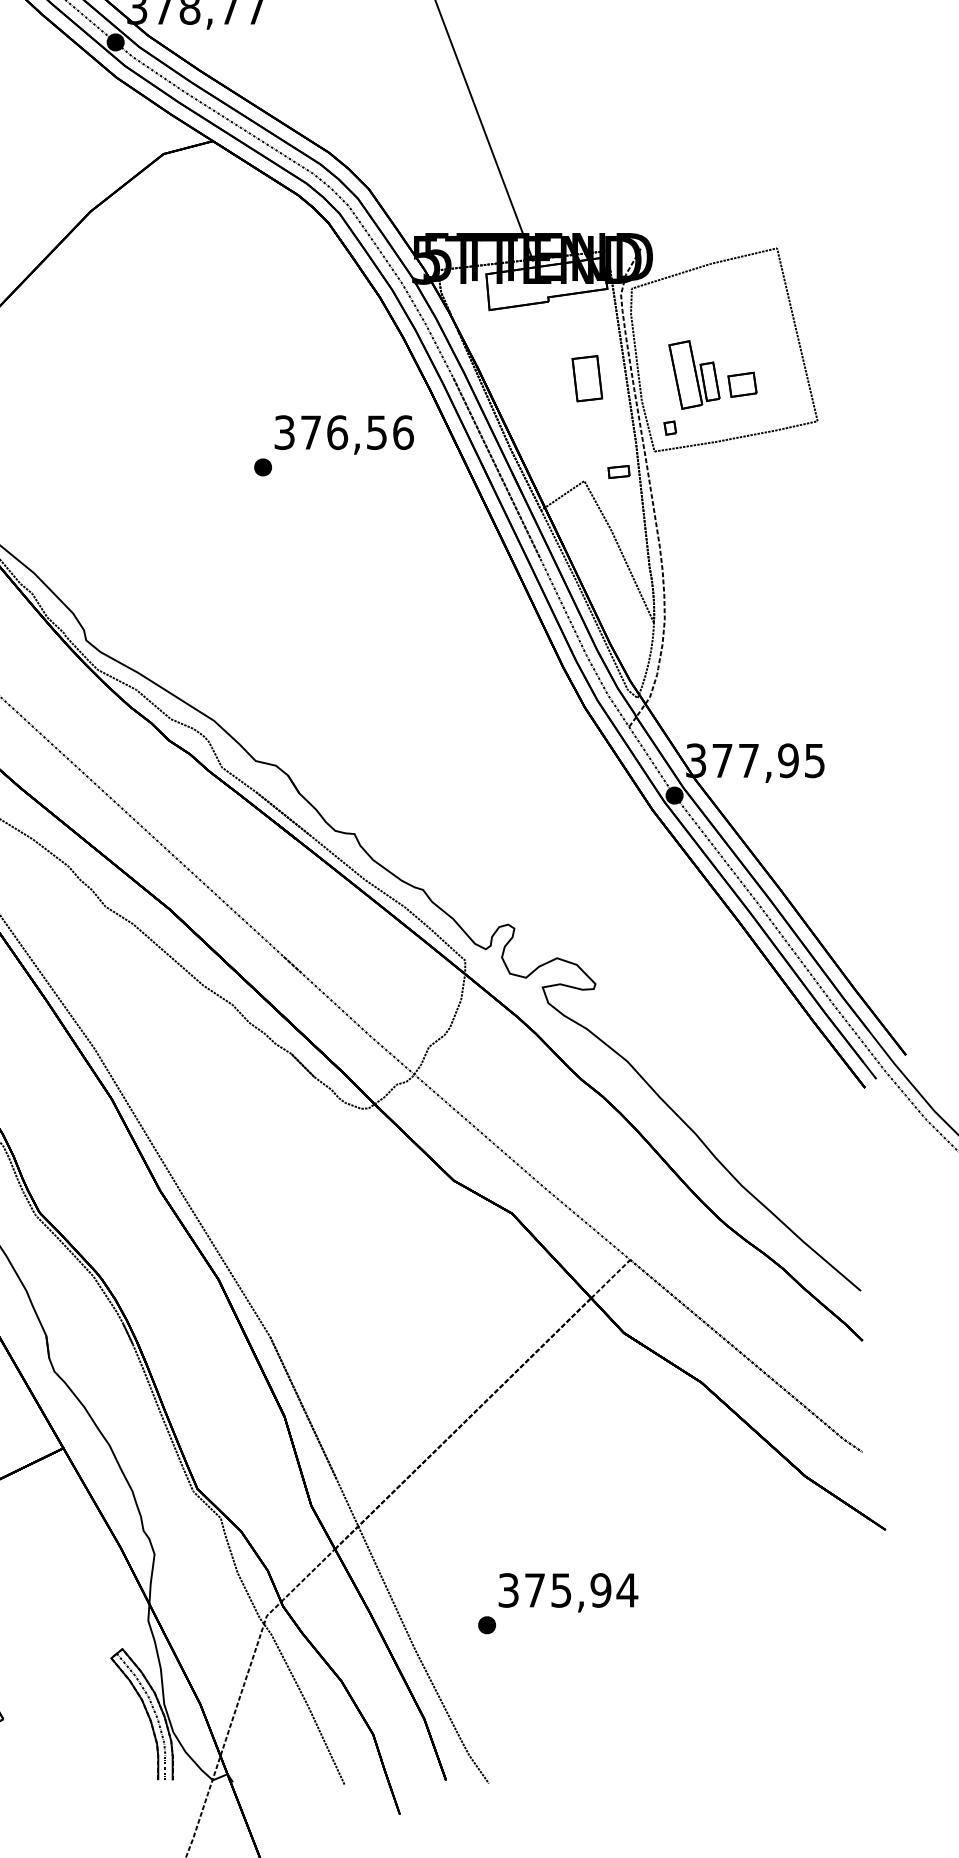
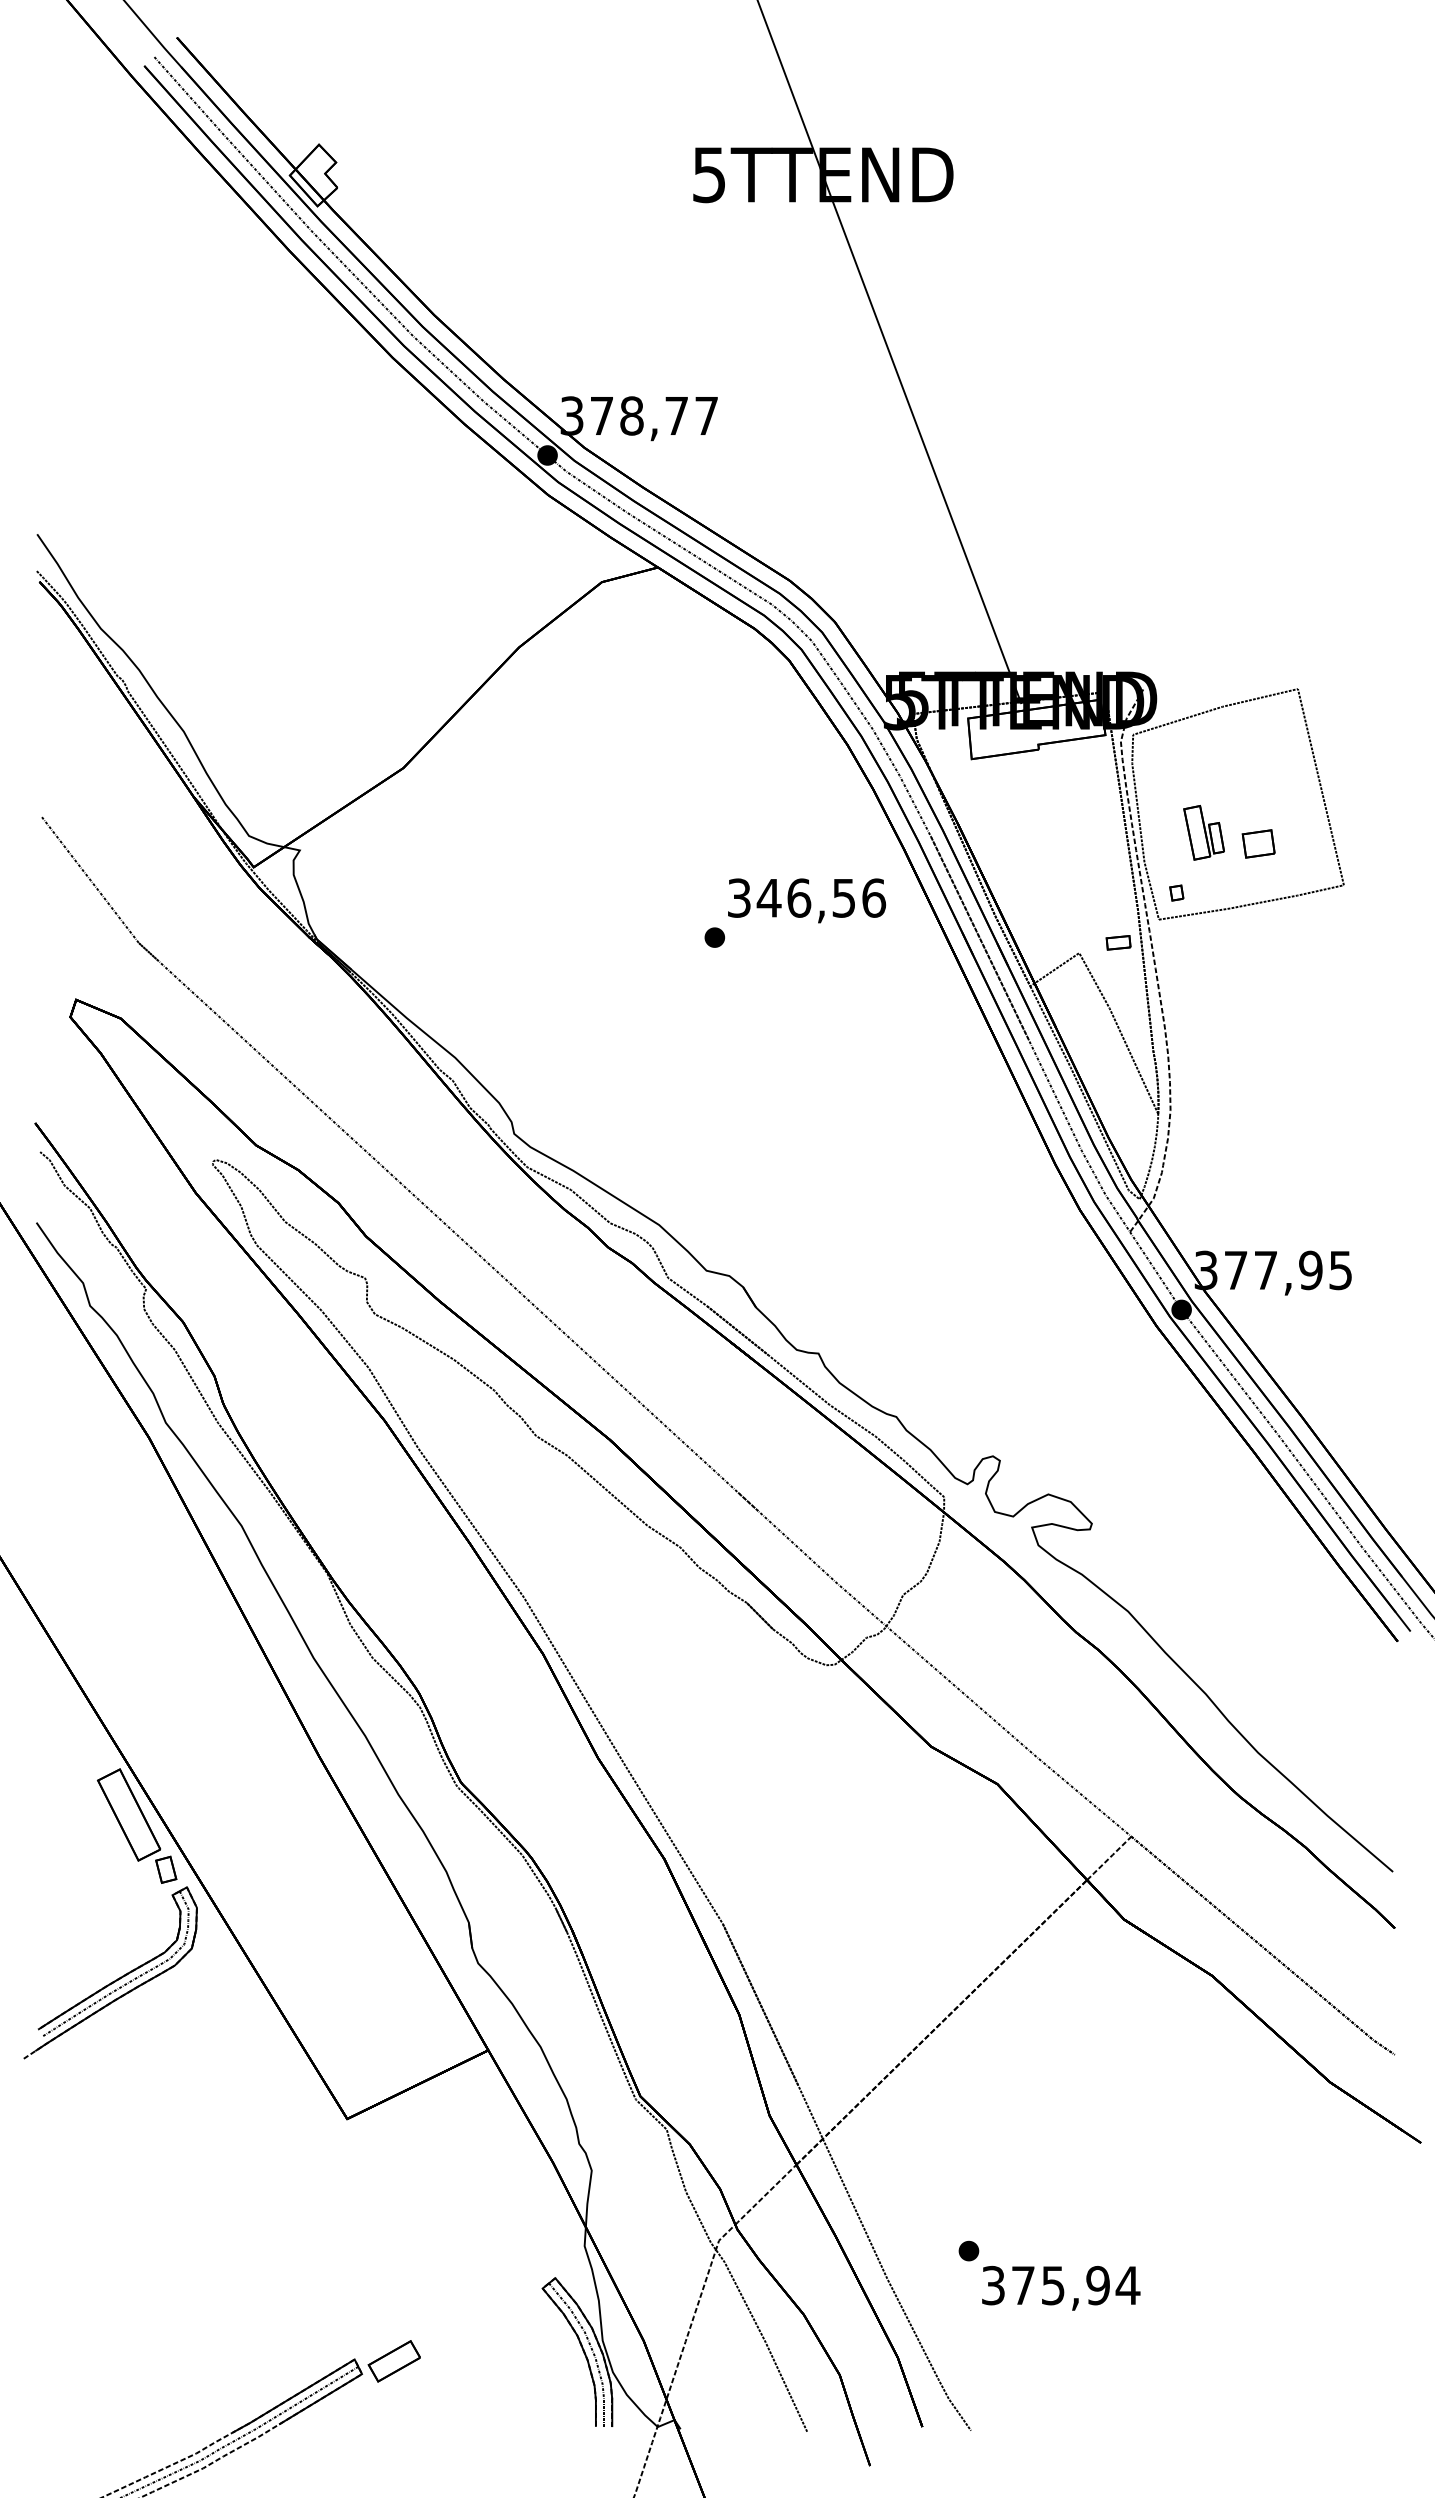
part: (693, 374) -> (1203, 832), size x0.7
part: (587, 378) -> (1082, 836), removed
text: (310, 432) -> (768, 898), 376,56 -> 346,56
text: (568, 1592) -> (1061, 2288), moved

